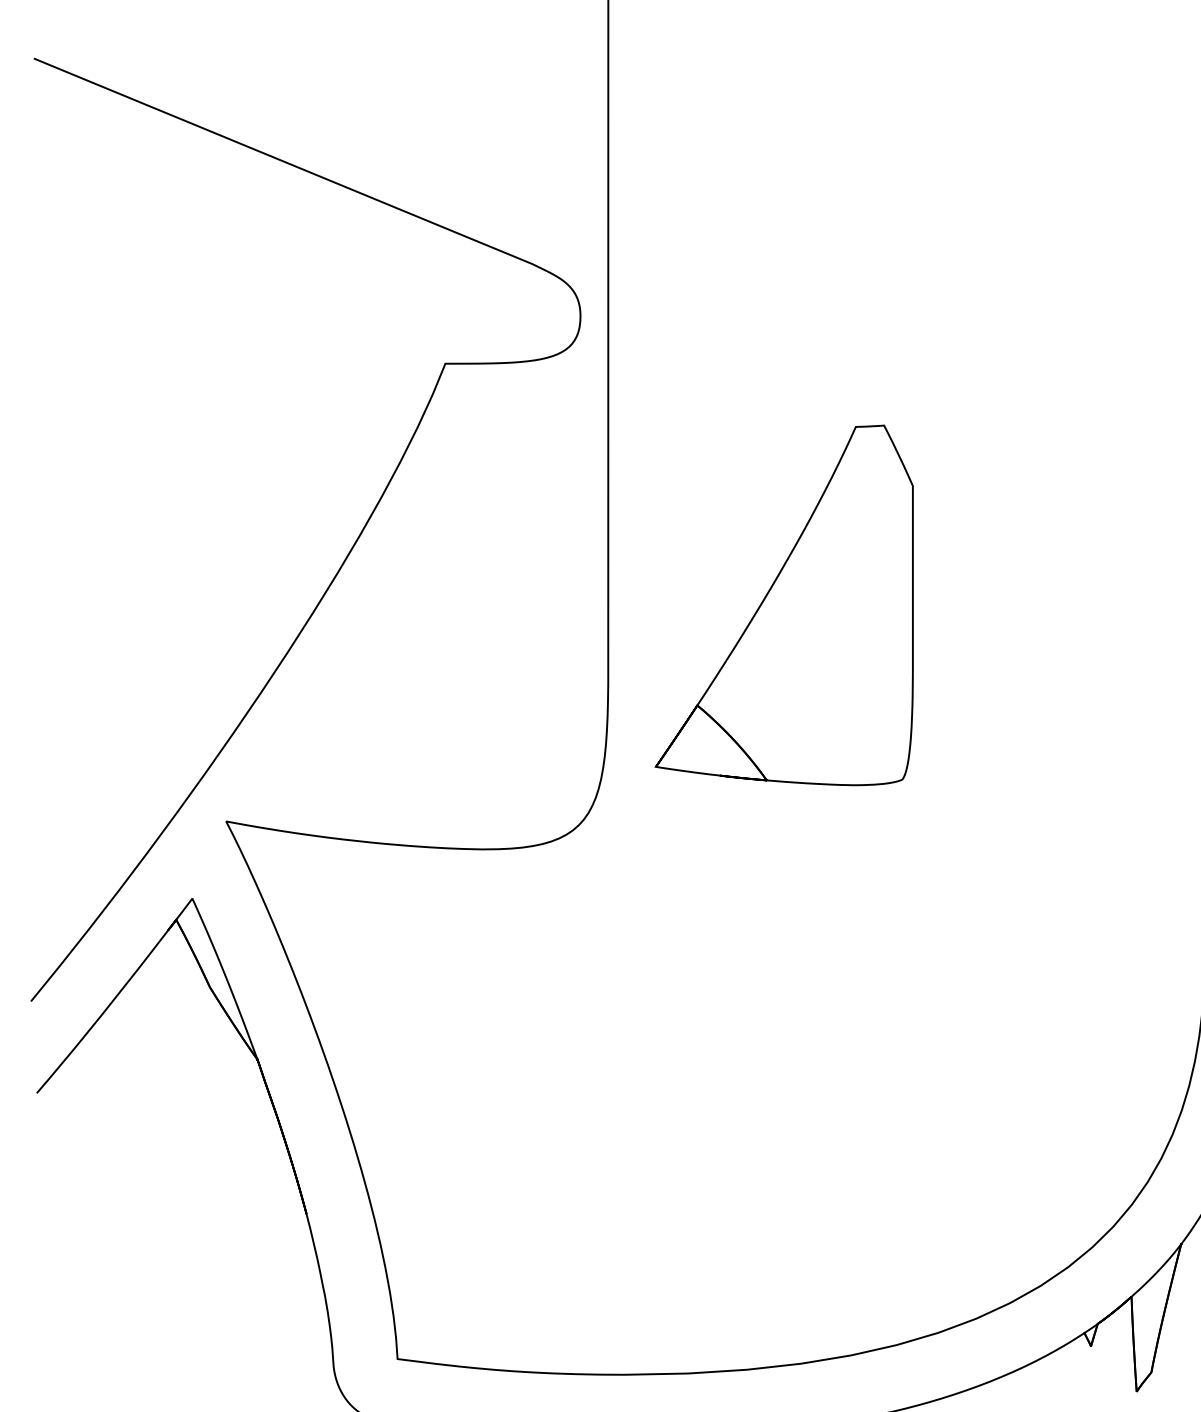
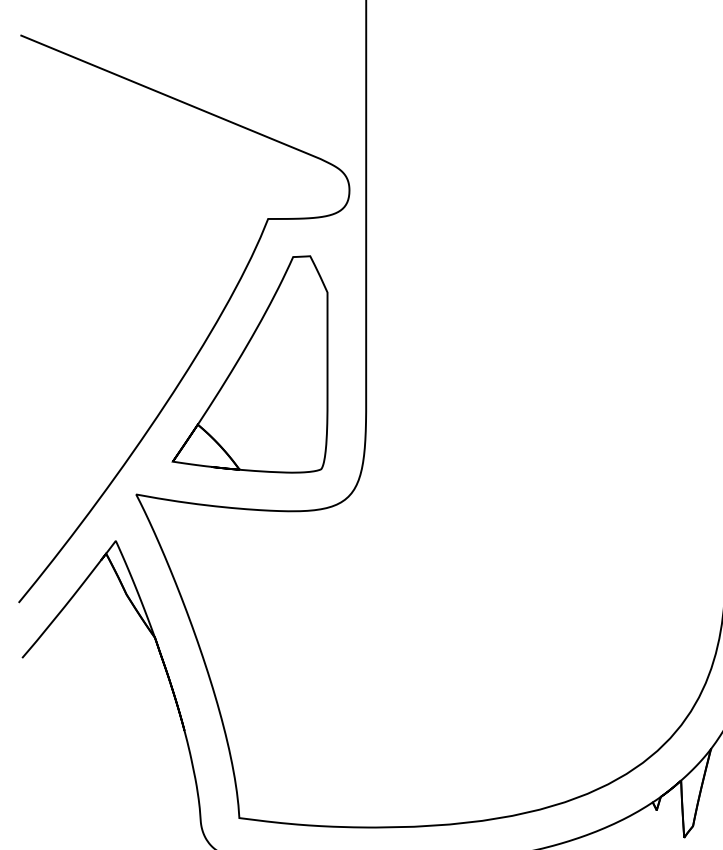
part: (783, 605) -> (249, 364), moved

